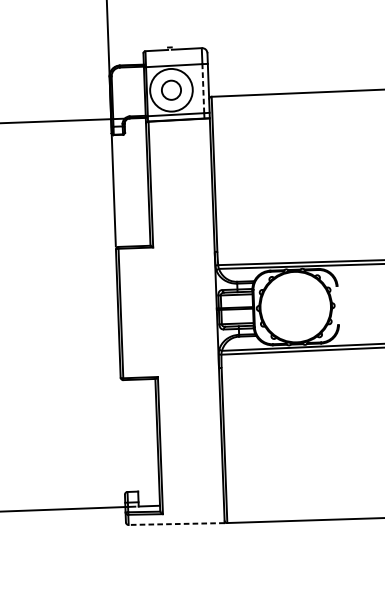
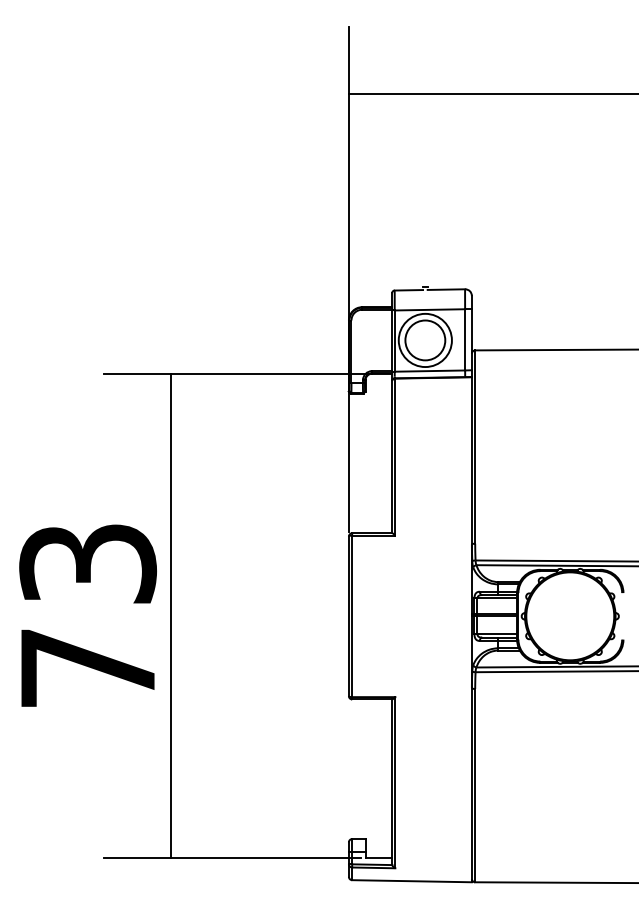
line: (203, 88) -> (465, 339), dashed -> solid
circle: (171, 90) -> (425, 340), size x1.67
line: (177, 524) -> (412, 881), dashed -> solid

